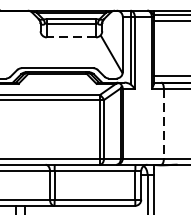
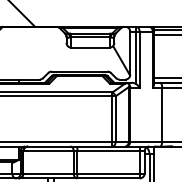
line: (70, 37) -> (89, 47), dashed -> solid
line: (164, 124) -> (162, 115), dashed -> solid

